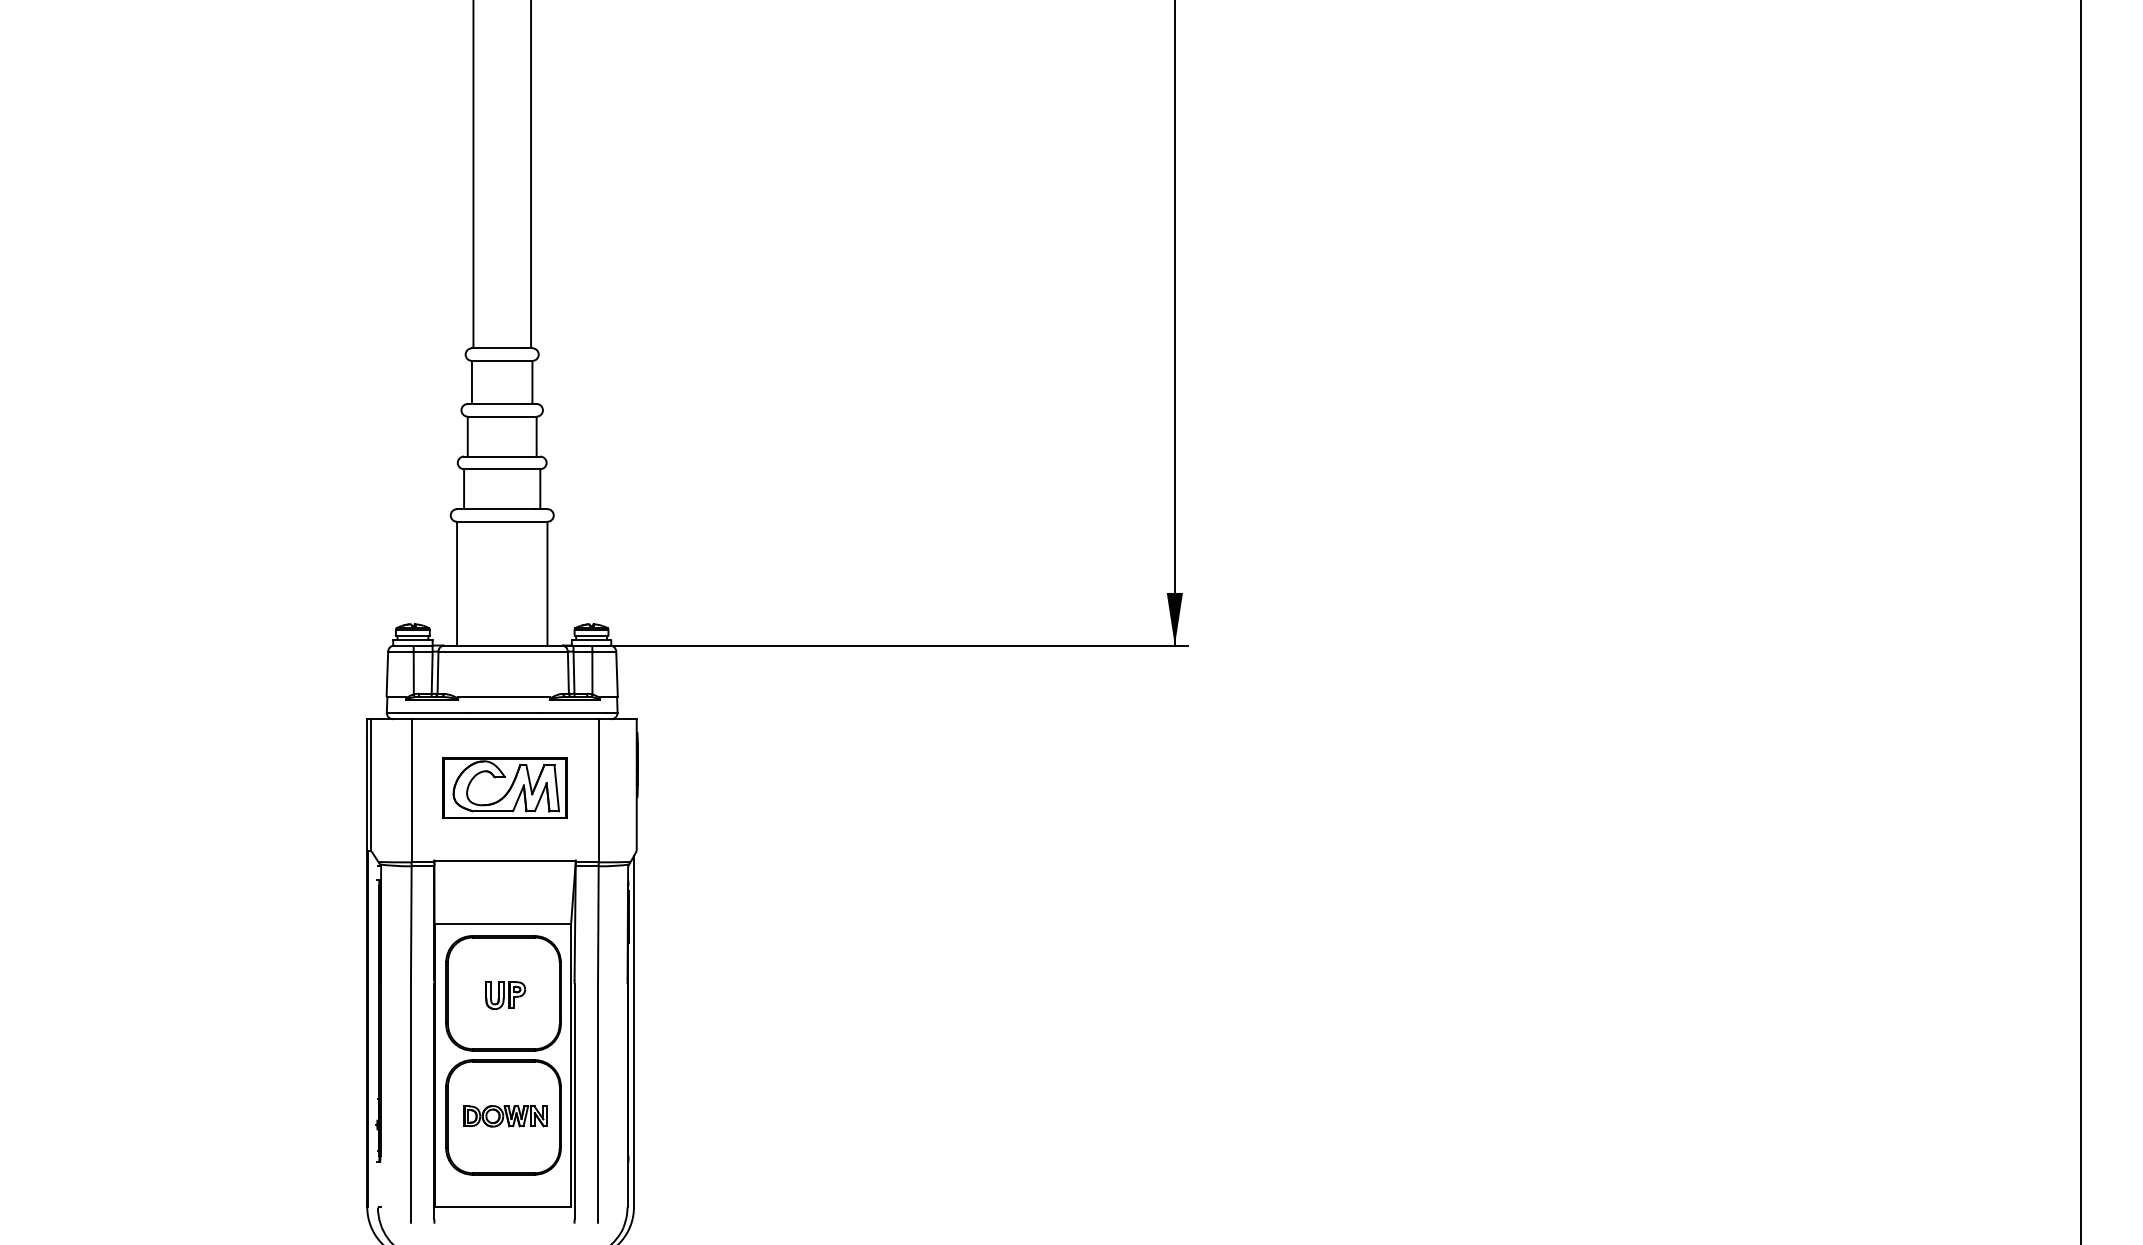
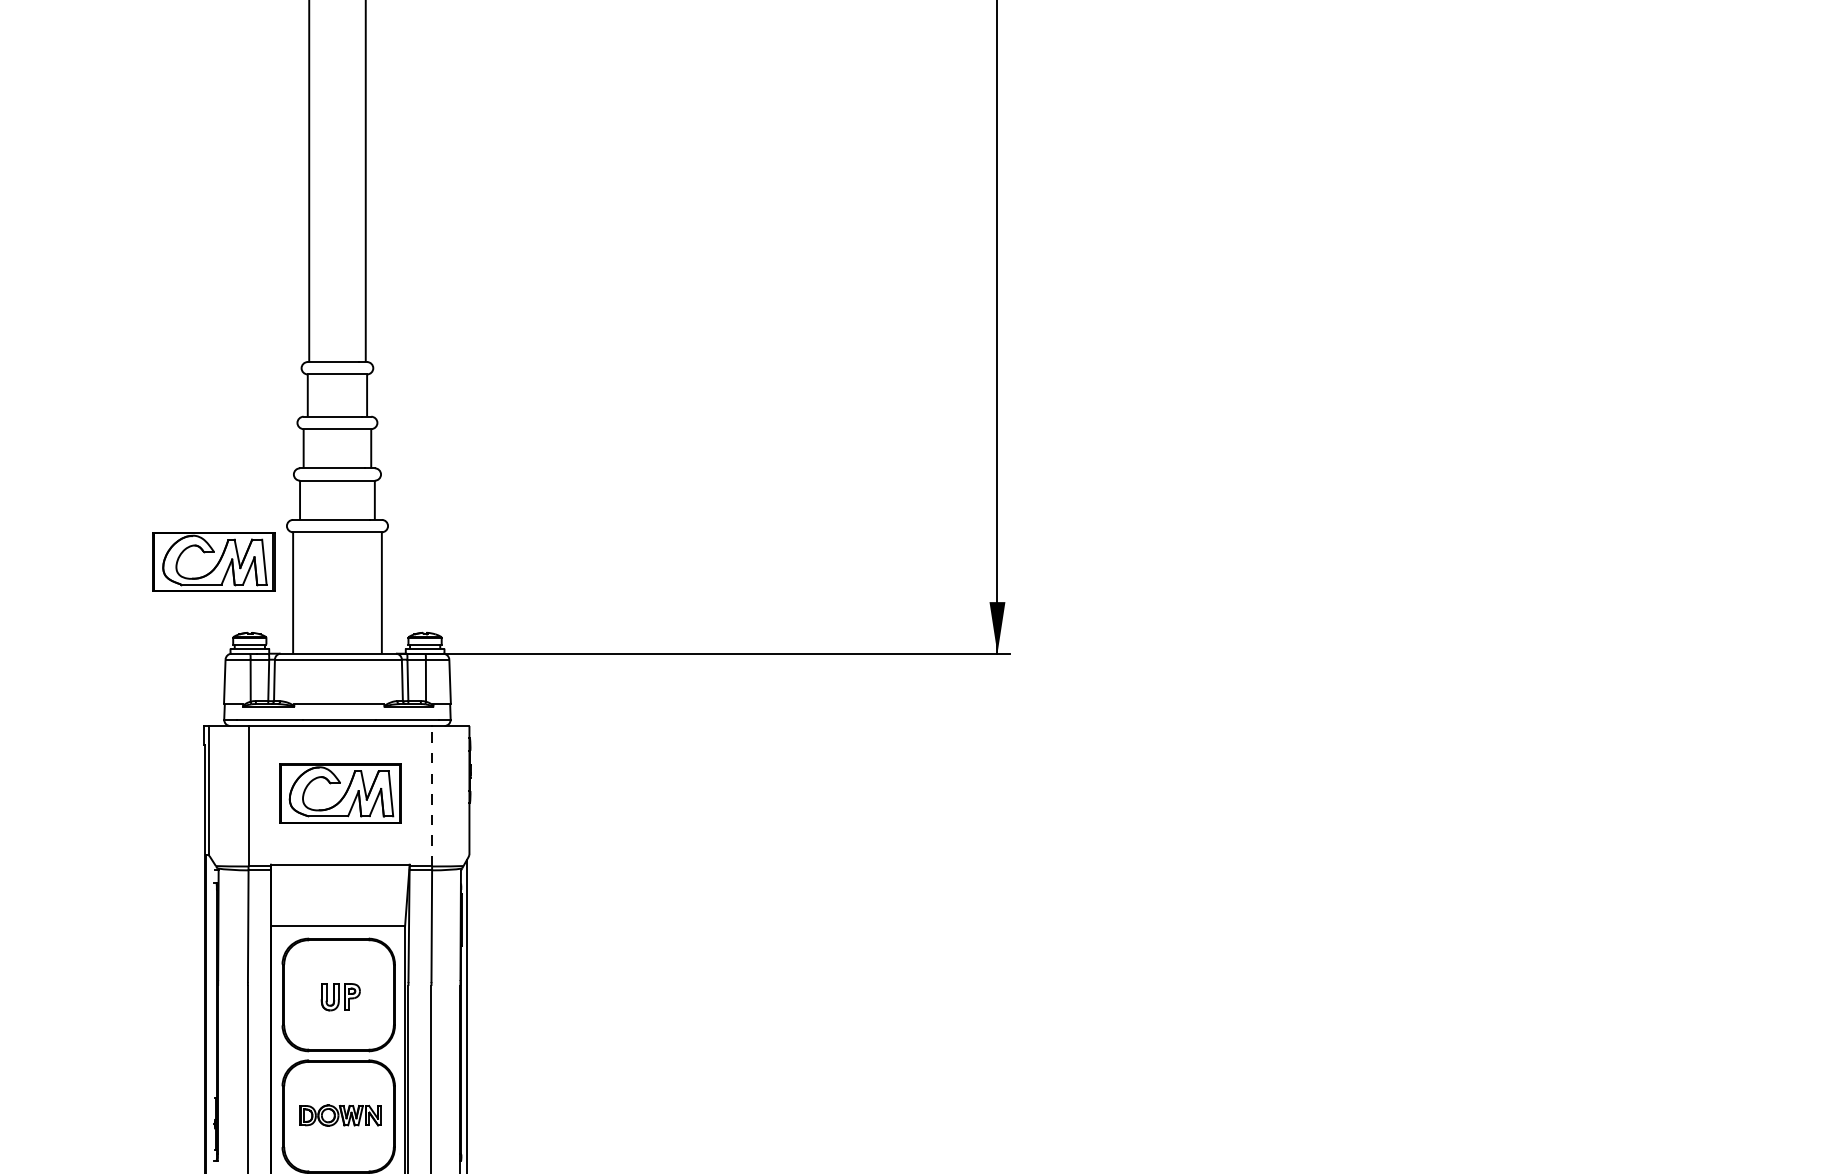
part: (375, 551) -> (213, 561), added
line: (598, 790) -> (431, 795), solid -> dashed

